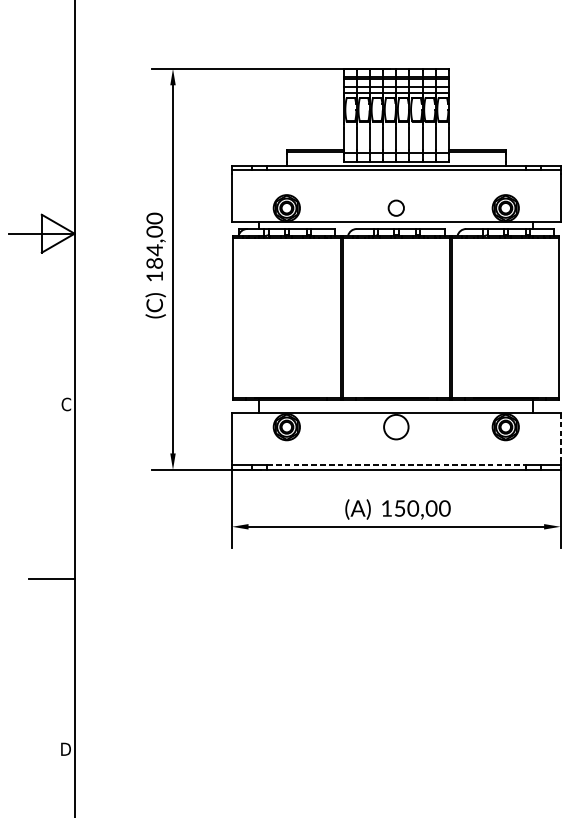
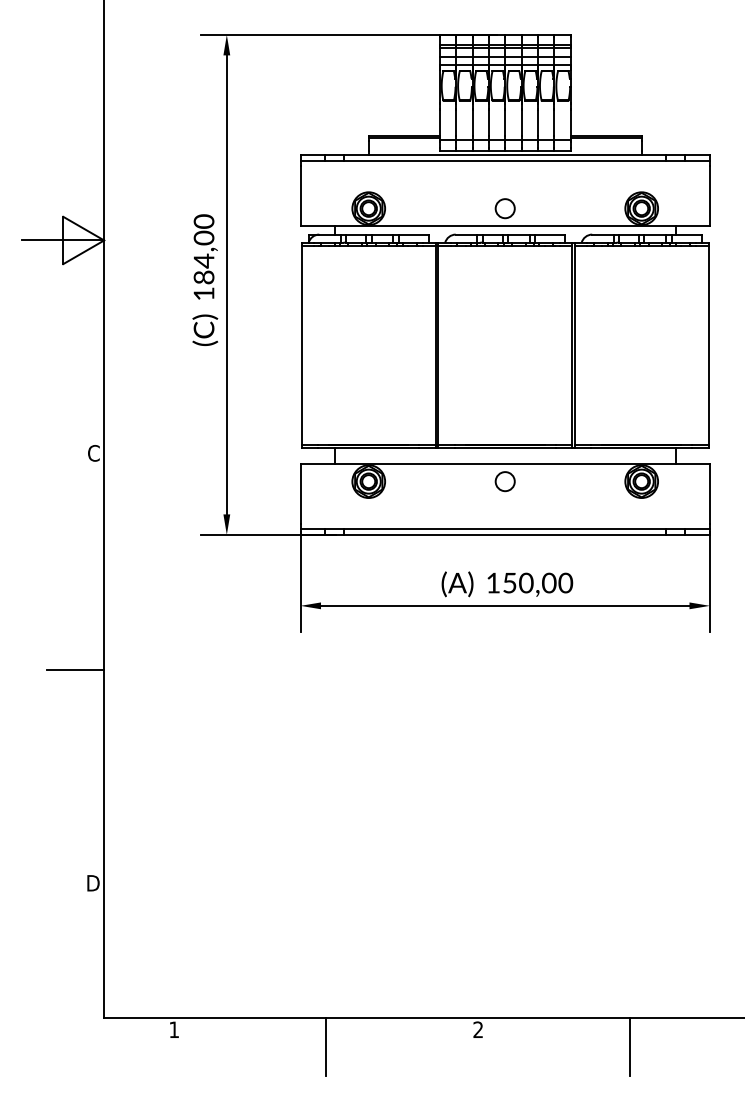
circle: (395, 427) -> (504, 481), size x0.62
line: (560, 437) -> (709, 494), dashed -> solid
line: (396, 465) -> (505, 529), dashed -> solid

